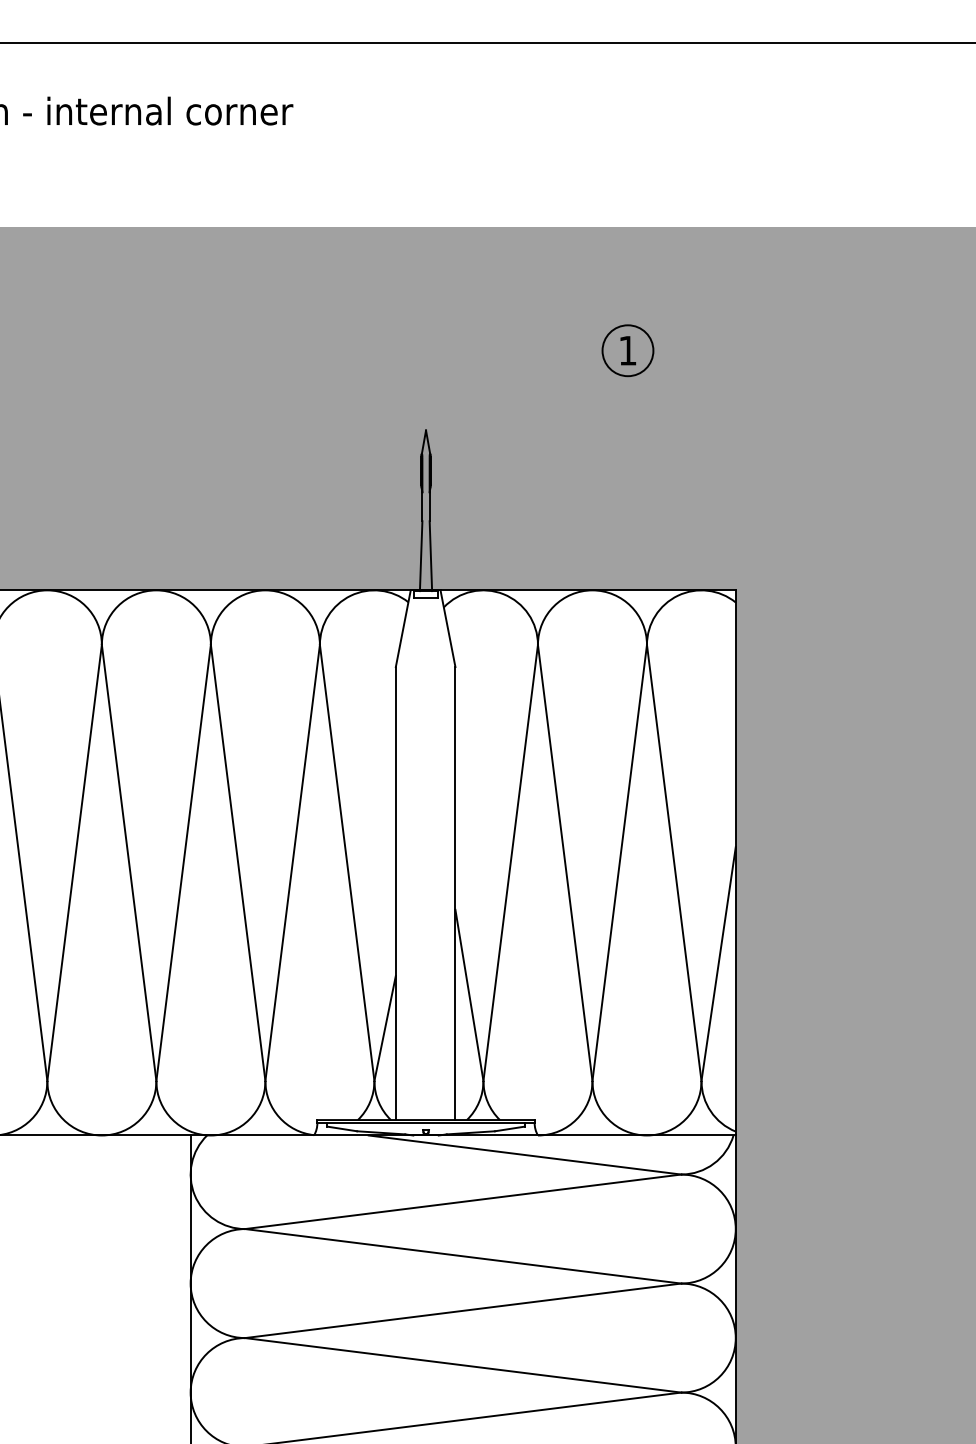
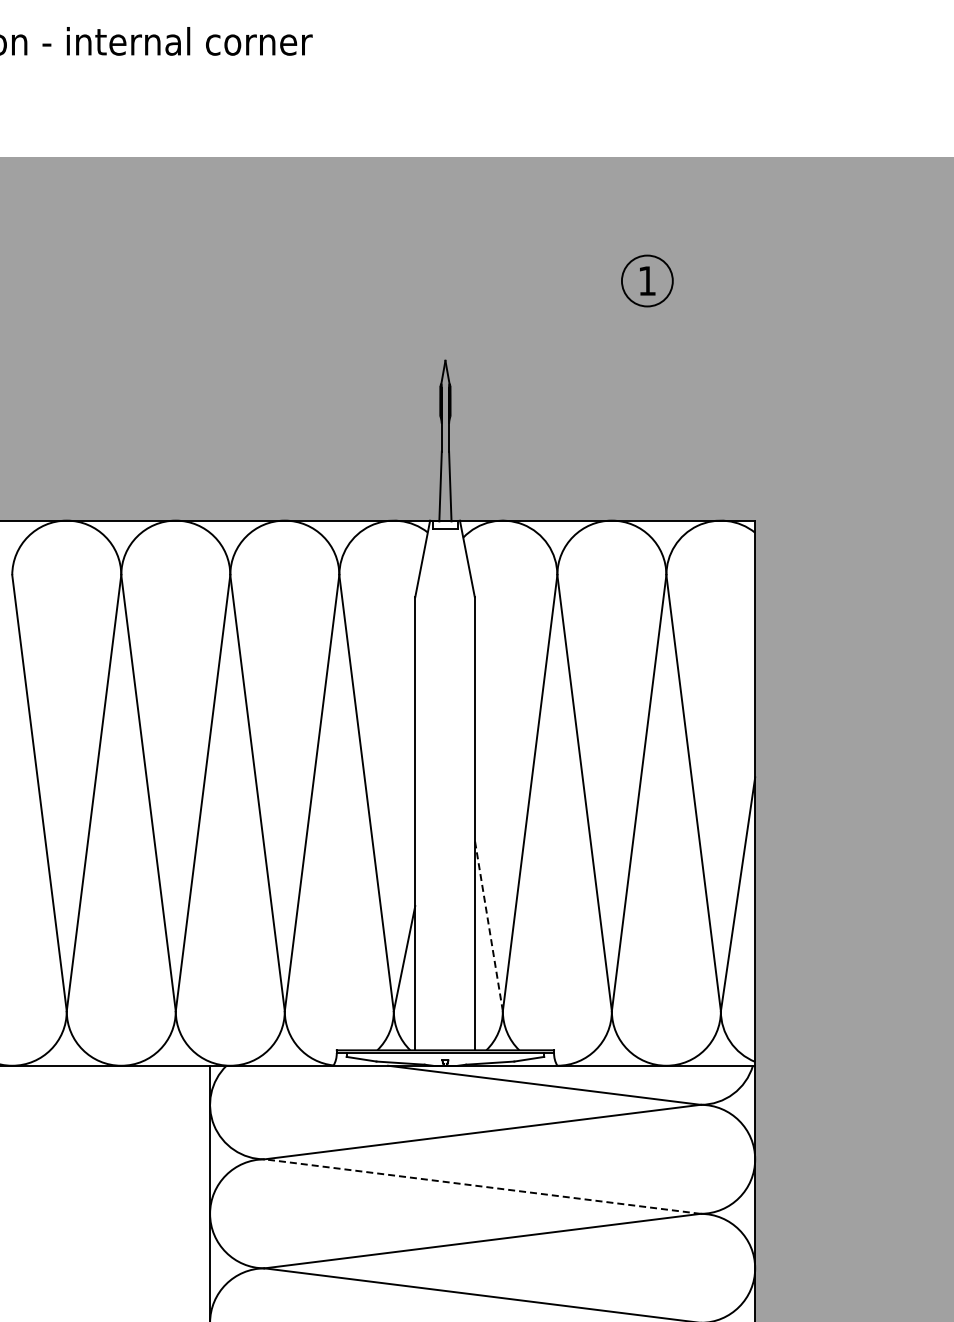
line: (469, 995) -> (488, 925), solid -> dashed
line: (463, 1256) -> (482, 1186), solid -> dashed

